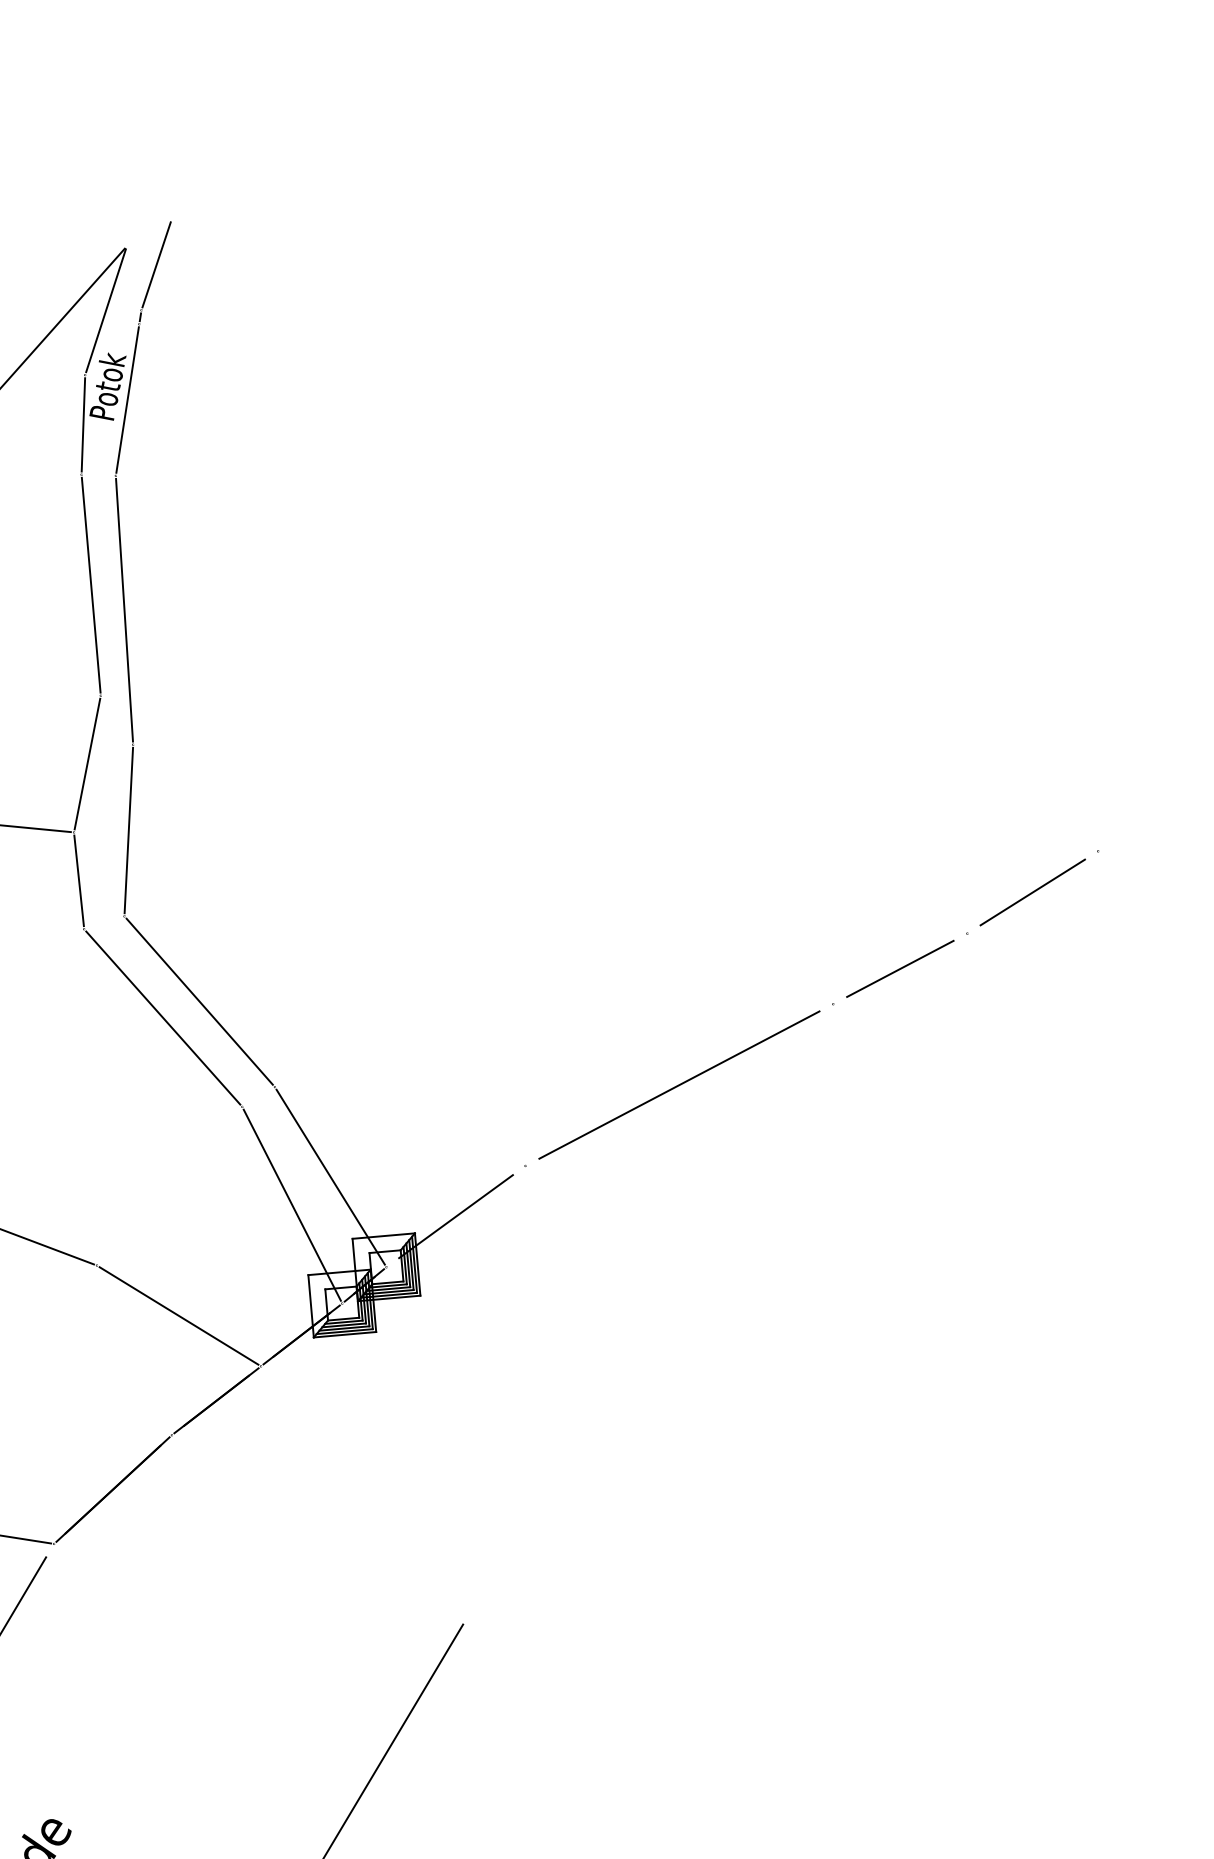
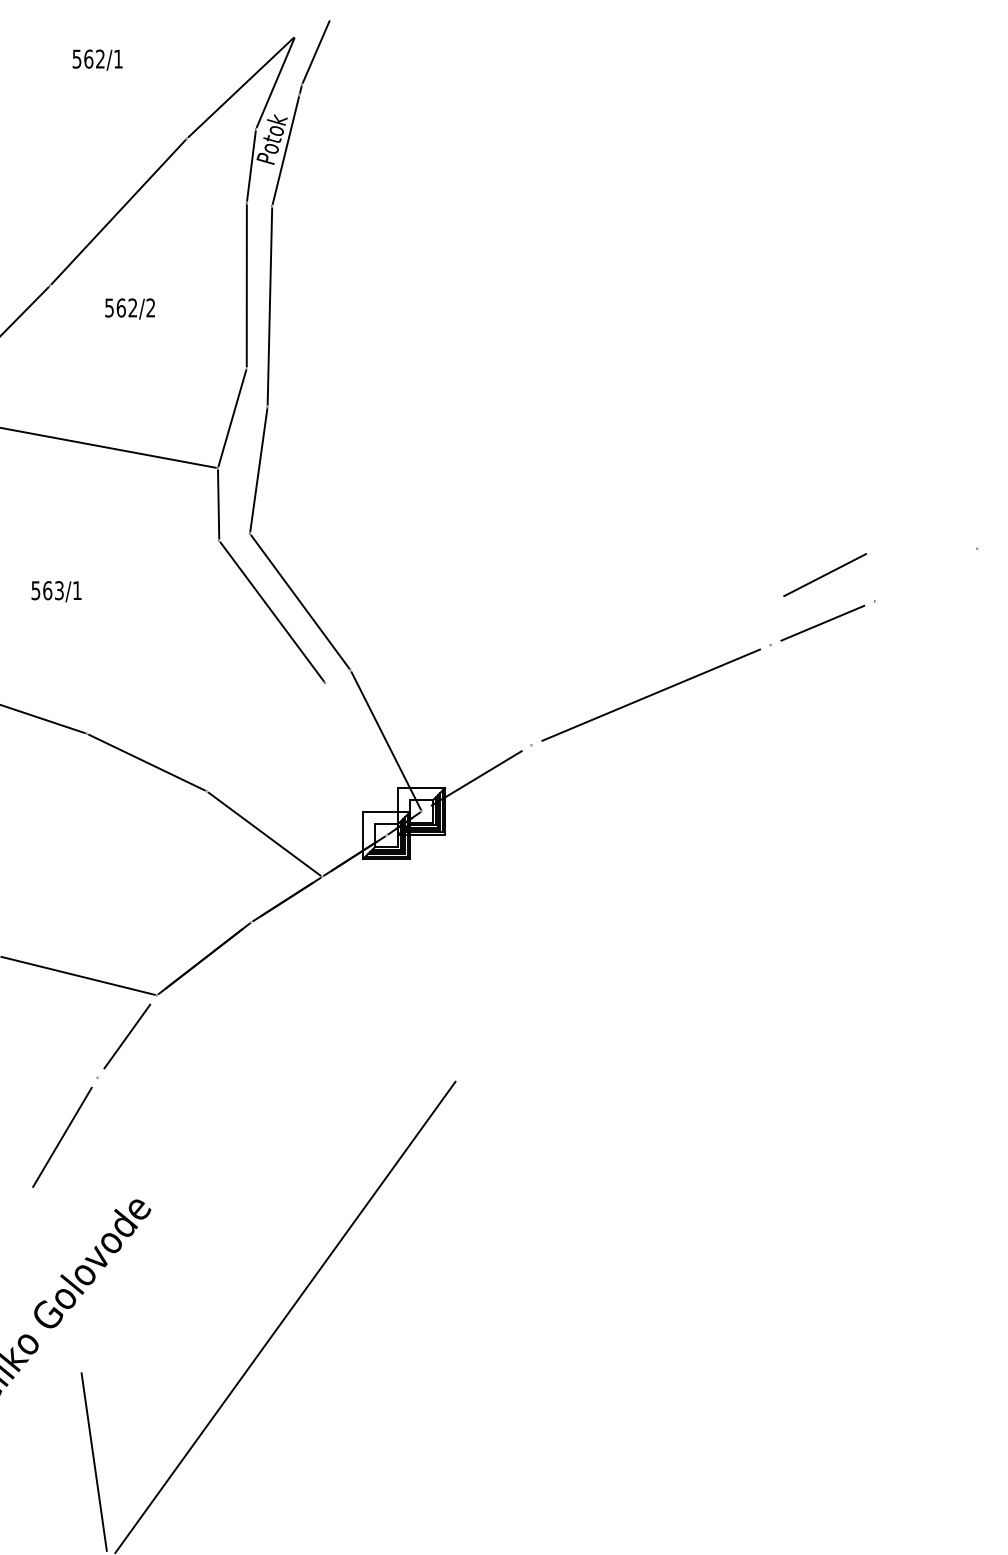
line: (1033, 891) -> (825, 574), moved
line: (291, 1205) -> (355, 759), removed

